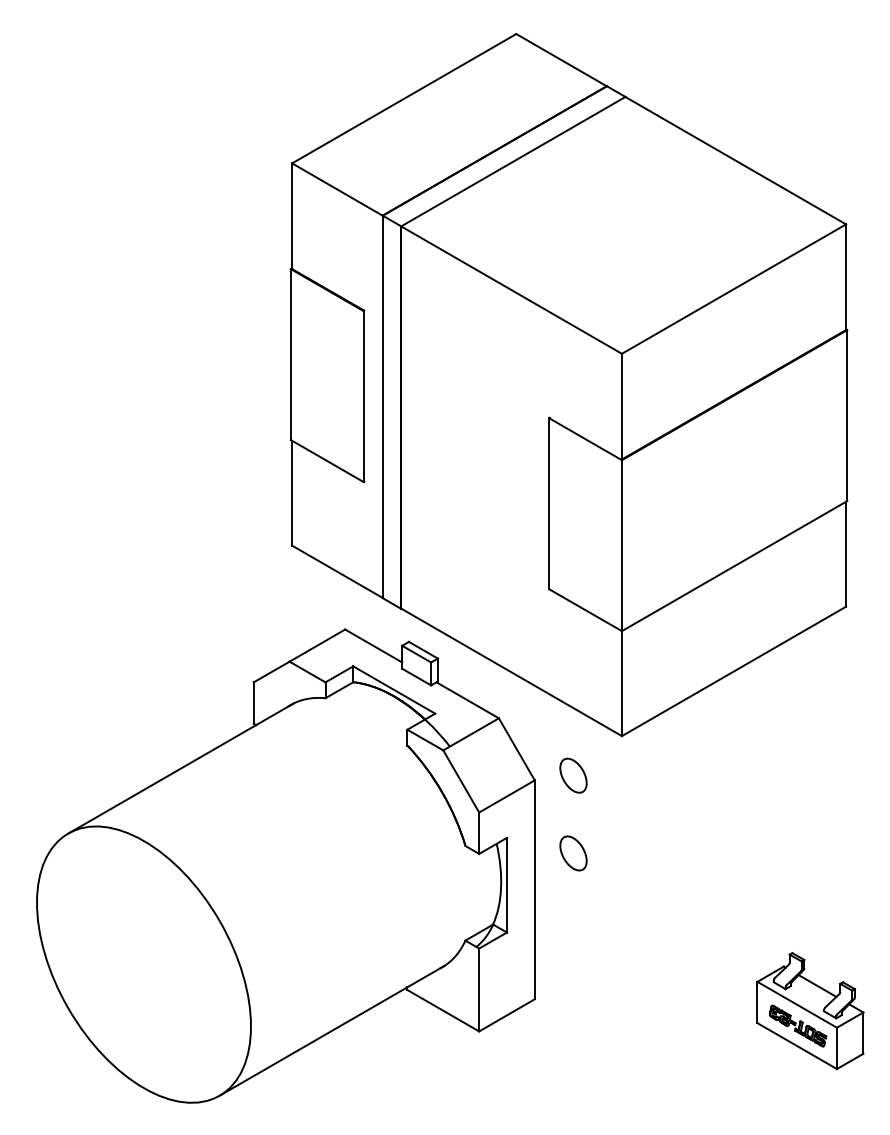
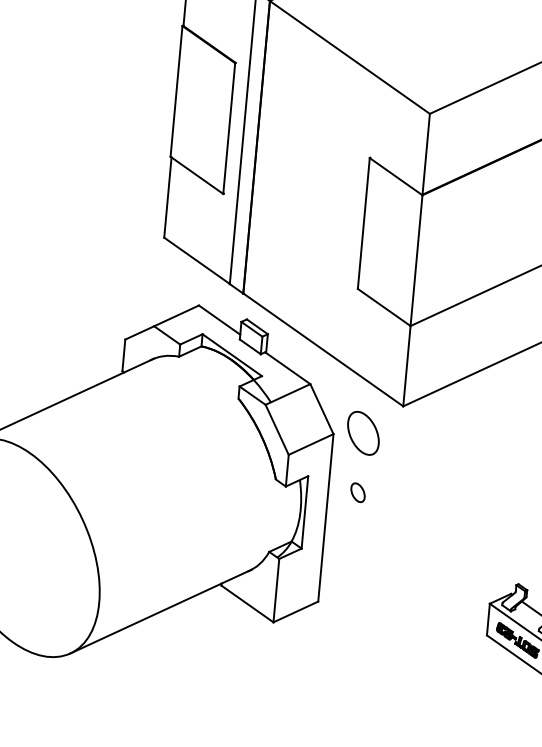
part: (573, 775) -> (363, 433), size x1.6
part: (573, 853) -> (358, 492), size x0.7

